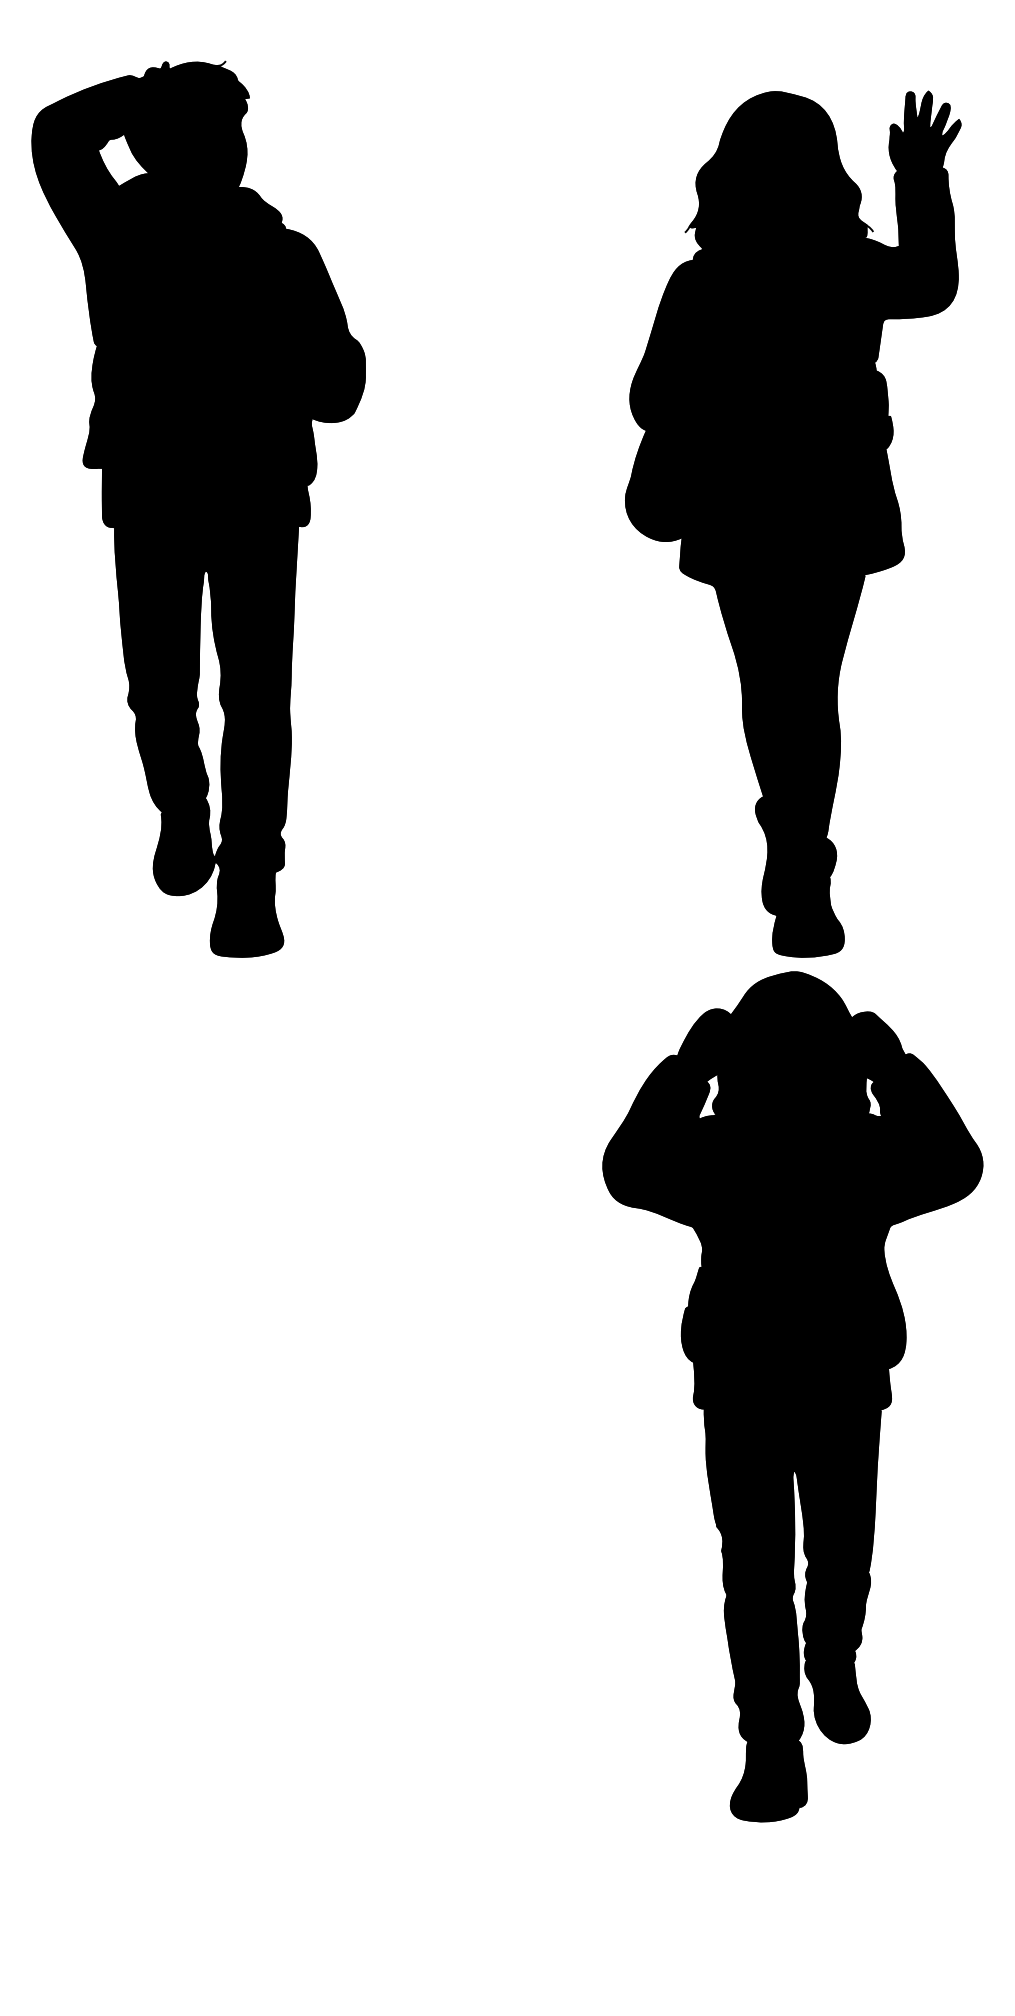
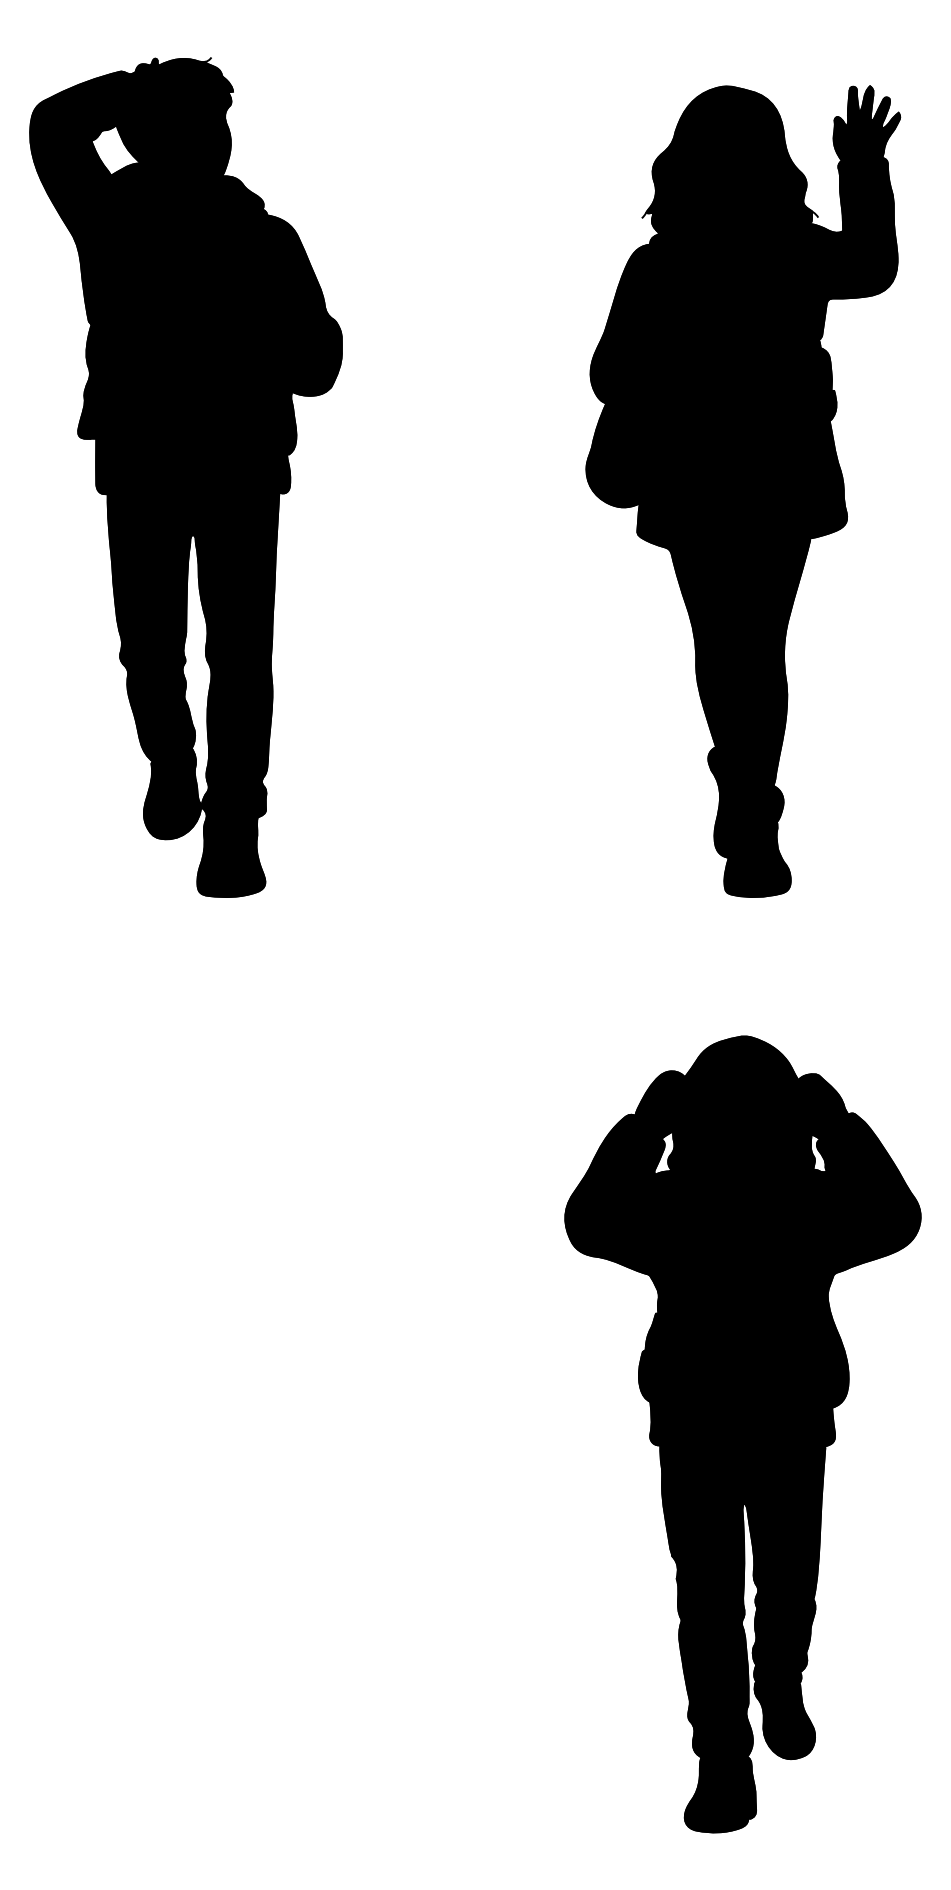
part: (792, 1396) -> (742, 1434), moved

